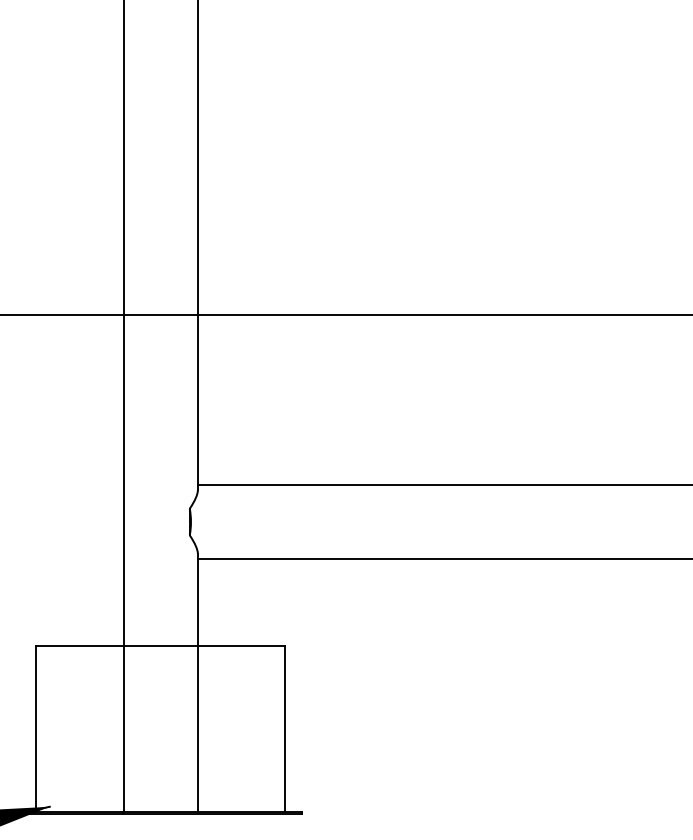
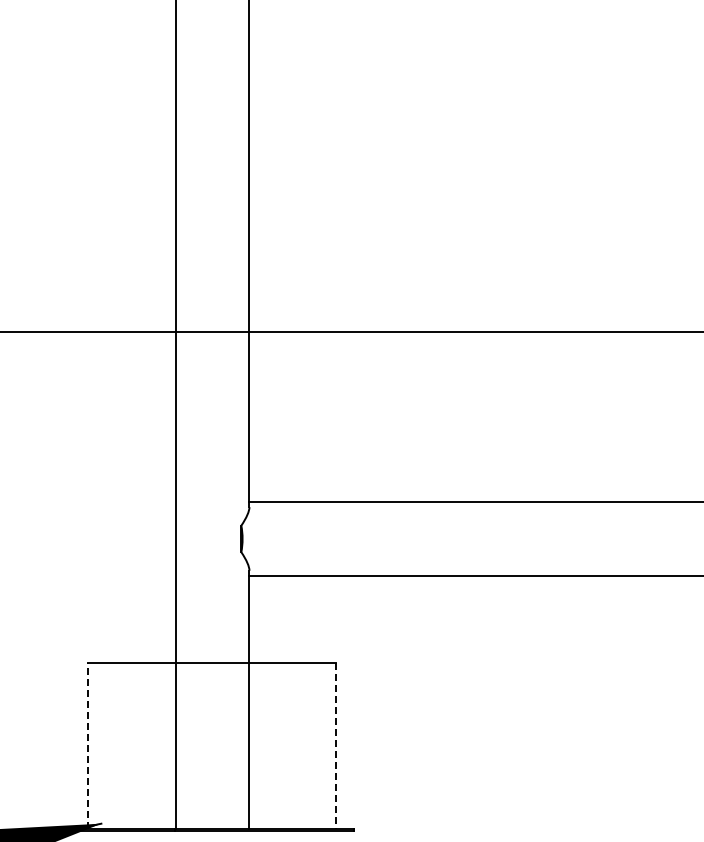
line: (35, 728) -> (87, 745), solid -> dashed
line: (284, 728) -> (336, 745), solid -> dashed

